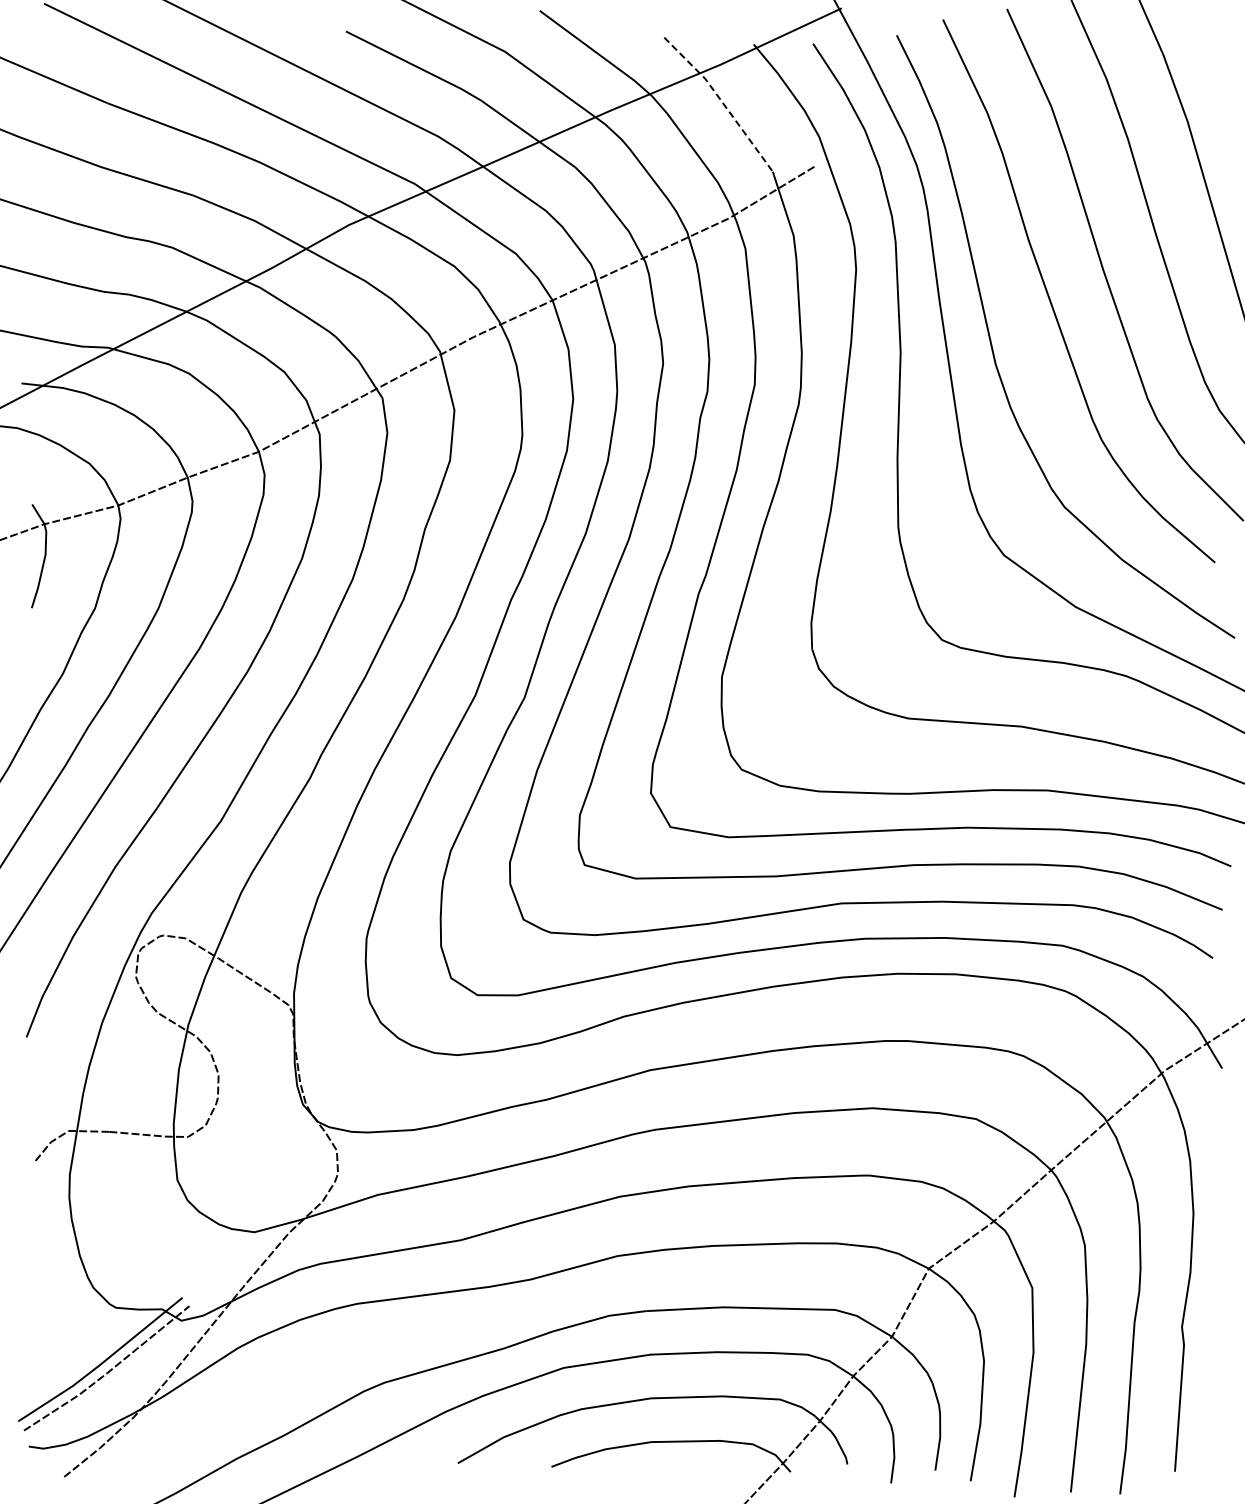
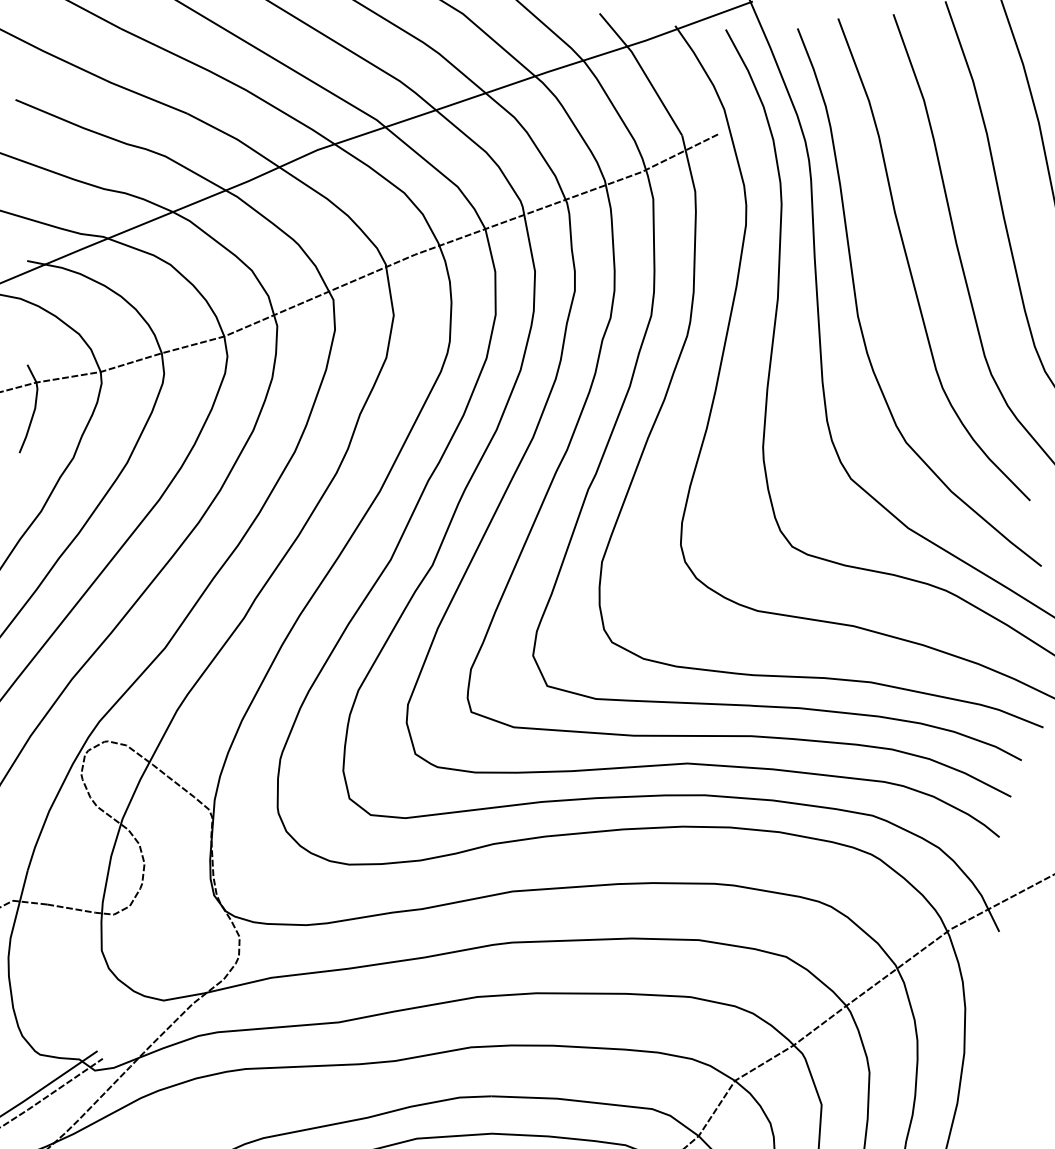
line: (721, 101) -> (643, 72), dashed -> solid

